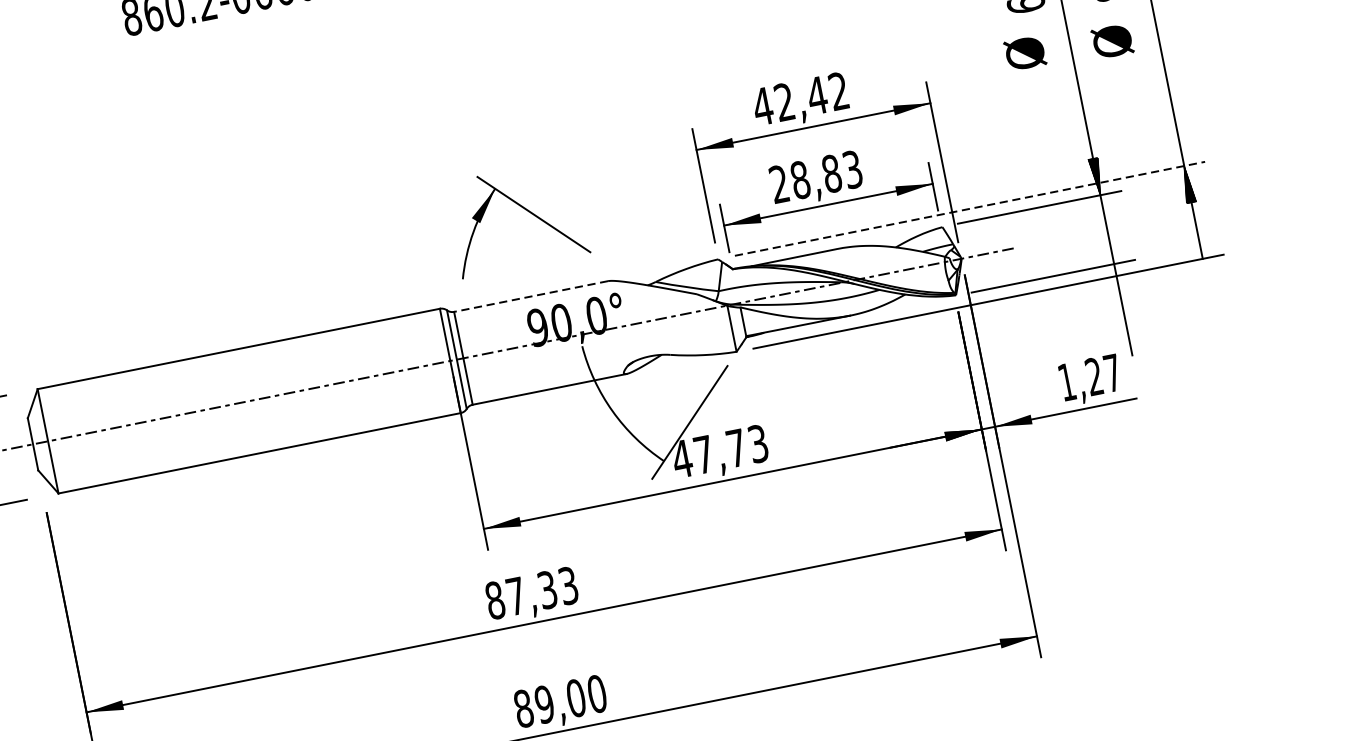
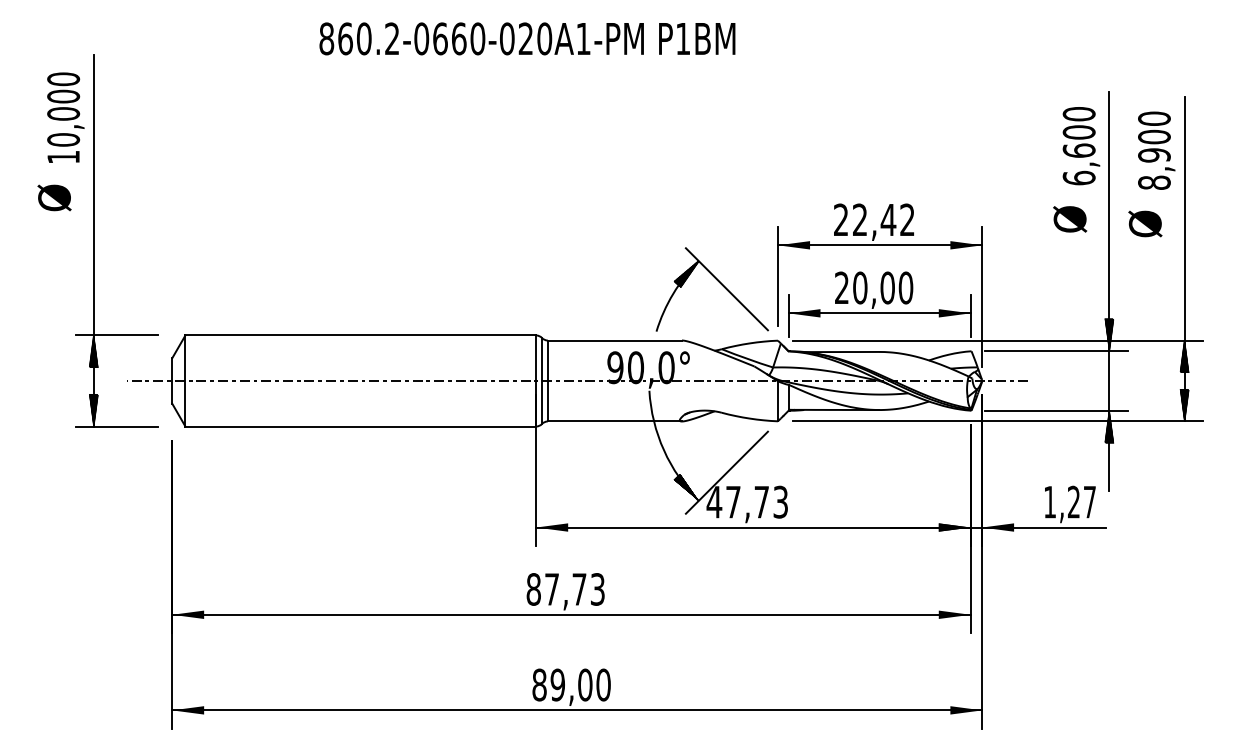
text: (762, 106) -> (840, 219), 42,42 -> 22,42
text: (826, 174) -> (883, 287), 28,83 -> 20,00
part: (522, 208) -> (718, 282), moved
line: (970, 208) -> (998, 340), dashed -> solid
hatch: (1199, 240) -> (1184, 405), added
hatch: (1117, 281) -> (1109, 426), added
line: (530, 296) -> (614, 340), dashed -> solid
hatch: (646, 448) -> (686, 487), added
text: (547, 590) -> (579, 589), 87,33 -> 87,73

